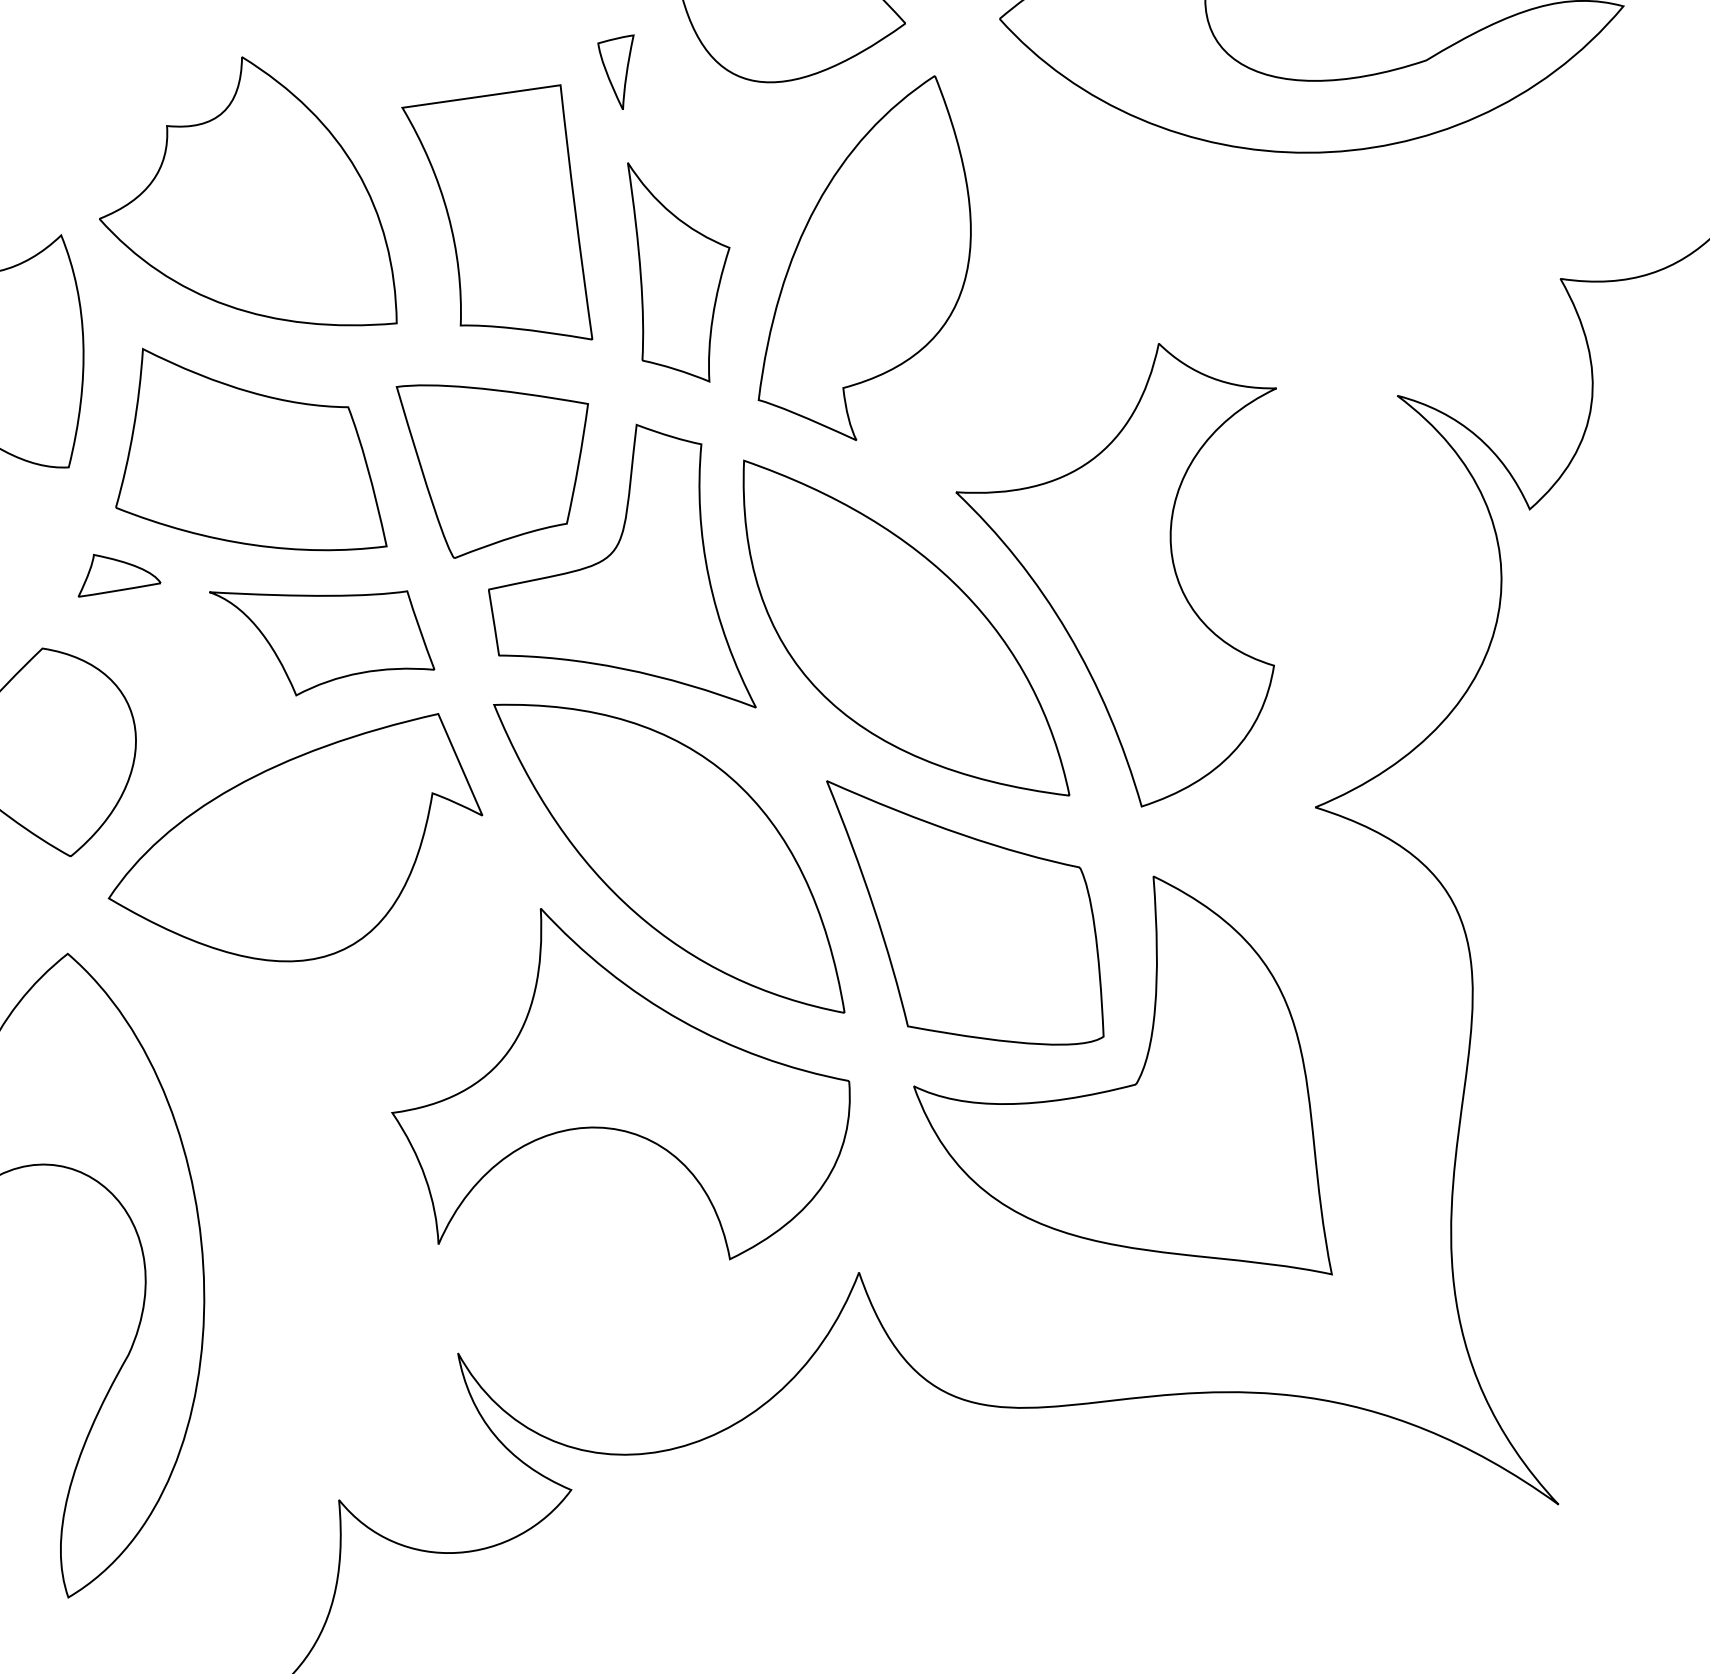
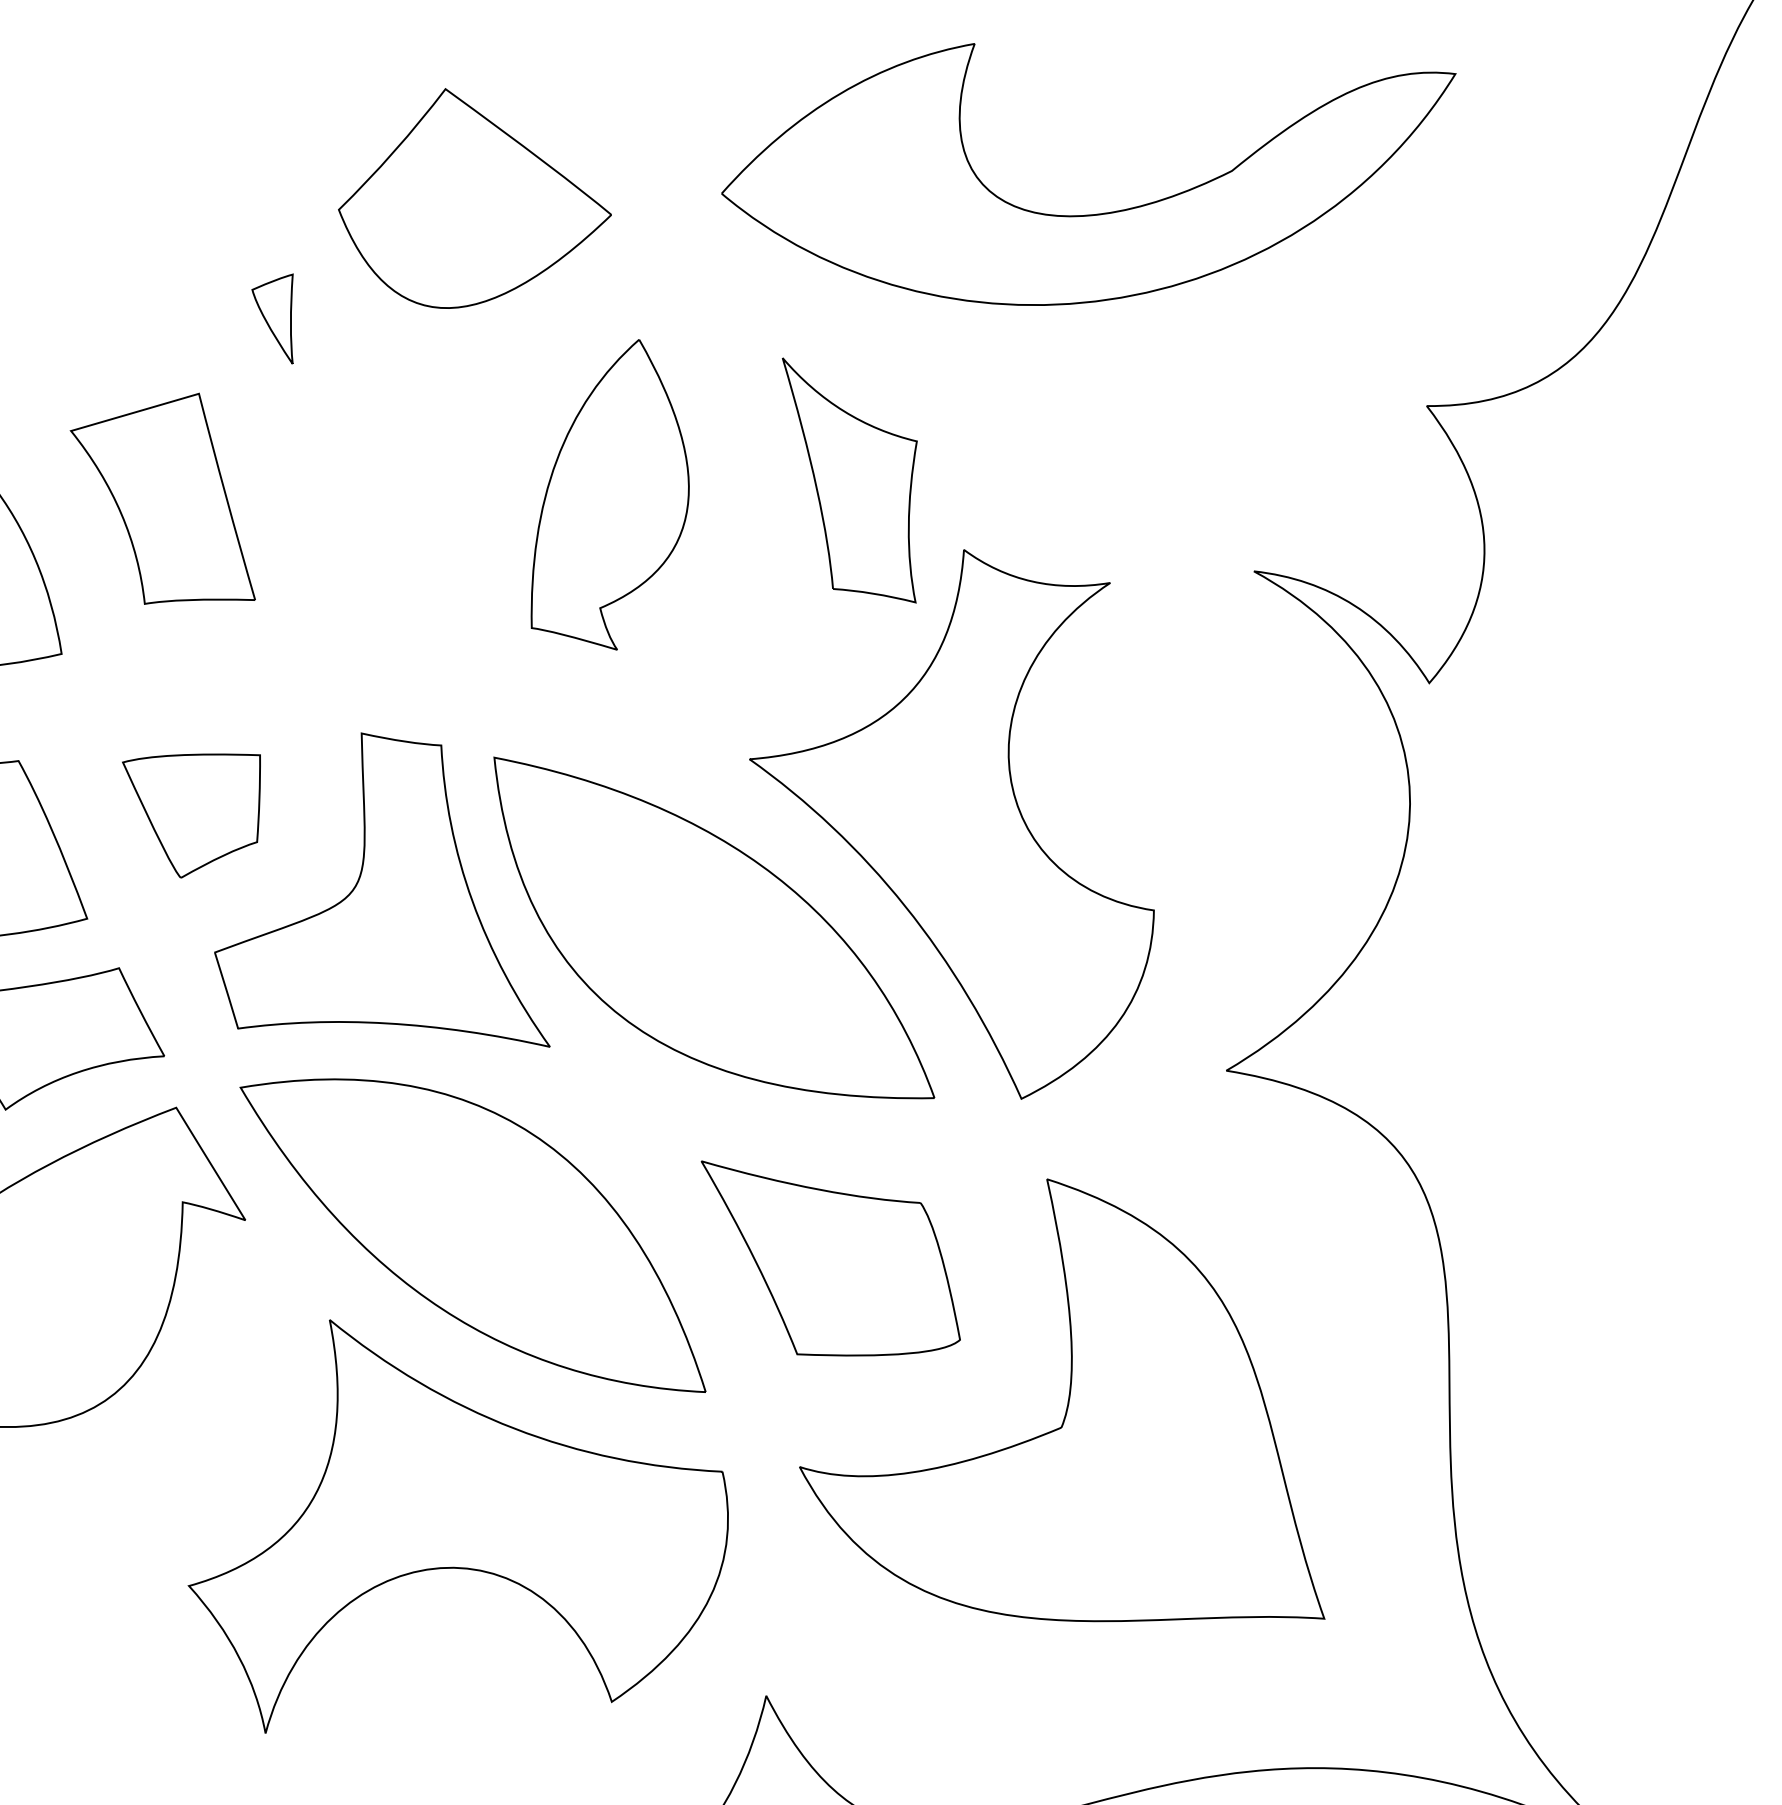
part: (497, 212) -> (161, 506), size x0.7
part: (864, 257) -> (602, 497), size x0.7
part: (678, 272) -> (860, 479), moved
part: (491, 471) -> (198, 812), size x0.6
part: (965, 912) -> (831, 1253), size x0.7

